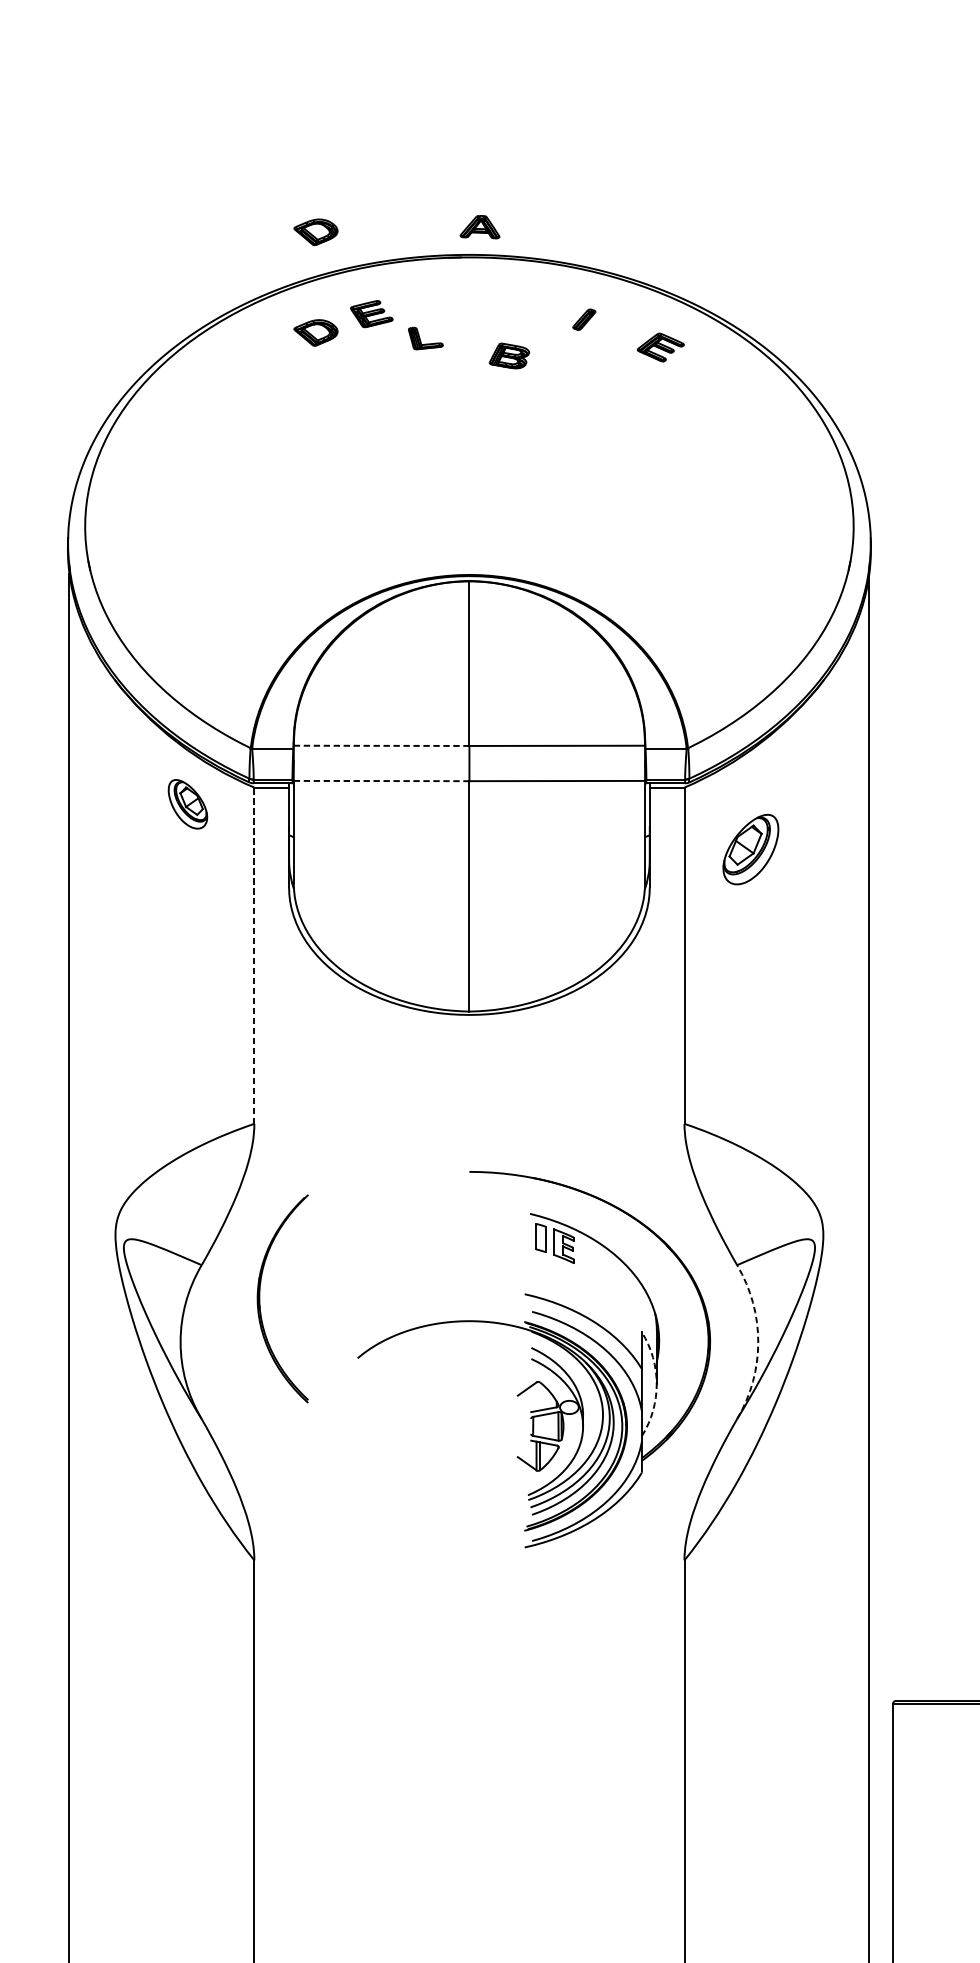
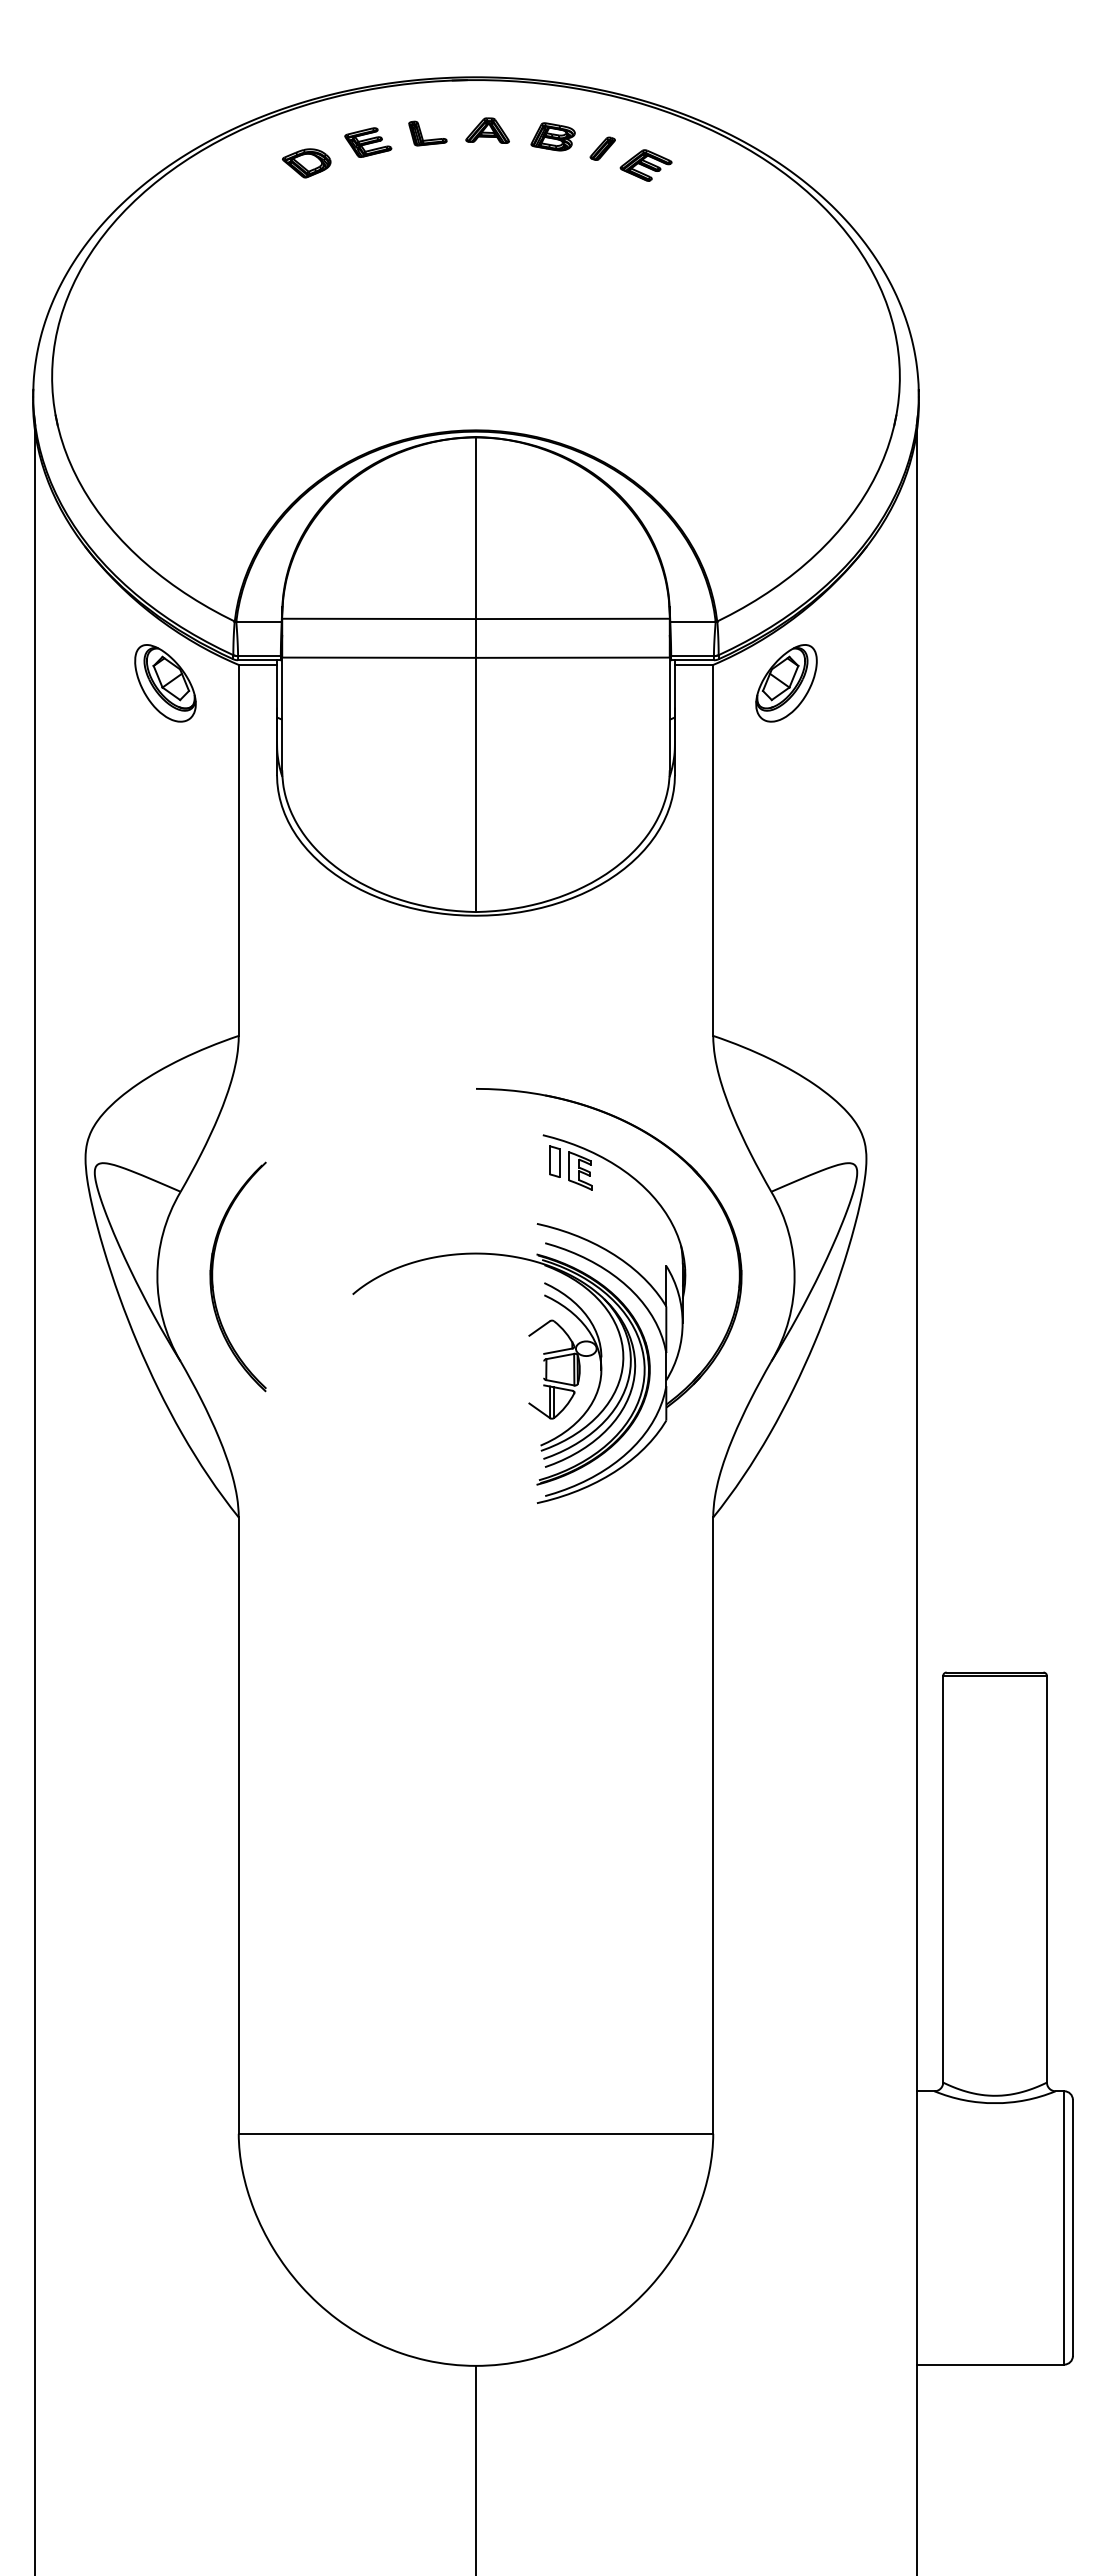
part: (479, 226) -> (487, 130), moved
part: (315, 232) -> (306, 52), removed
part: (425, 338) -> (427, 133), moved
part: (660, 347) -> (645, 165), moved
part: (508, 355) -> (552, 136), moved
line: (381, 745) -> (379, 618), dashed -> solid
line: (381, 780) -> (379, 657), dashed -> solid
part: (187, 804) -> (165, 683), size x1.43
part: (750, 849) -> (786, 683), moved
line: (254, 954) -> (238, 849), dashed -> solid
part: (260, 1298) -> (213, 1276), moved
arc: (758, 1341) -> (794, 1276), dashed -> solid
arc: (656, 1384) -> (682, 1323), dashed -> solid

